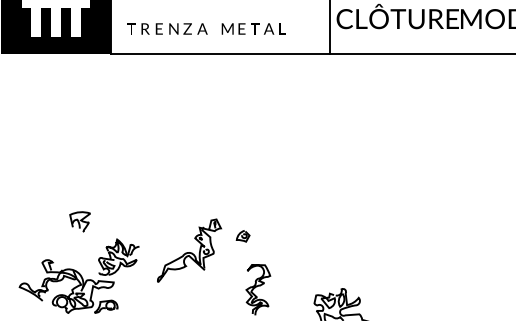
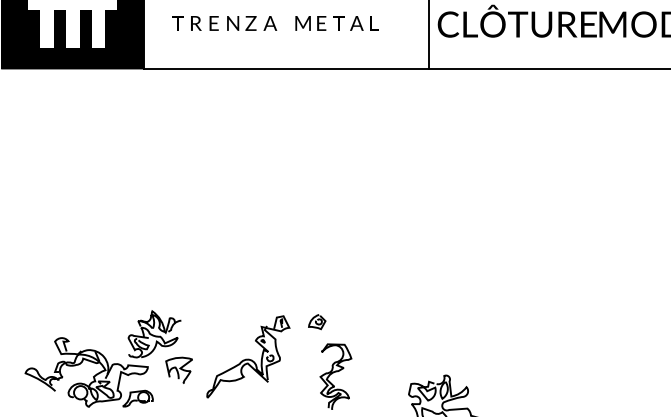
text: (206, 29) -> (275, 23), moved
part: (79, 221) -> (178, 369), moved
part: (243, 236) -> (317, 322), moved
part: (189, 250) -> (248, 356), moved

